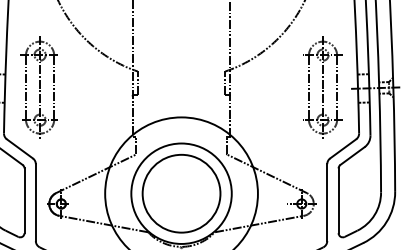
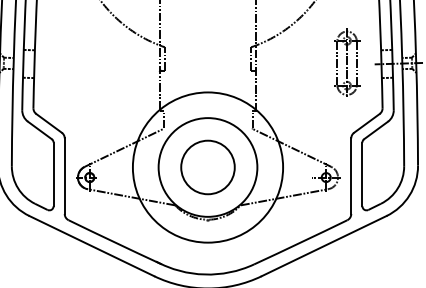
part: (39, 87) -> (68, 63), removed
part: (322, 87) -> (346, 63), size x0.7
circle: (181, 193) -> (207, 167), size x0.7

